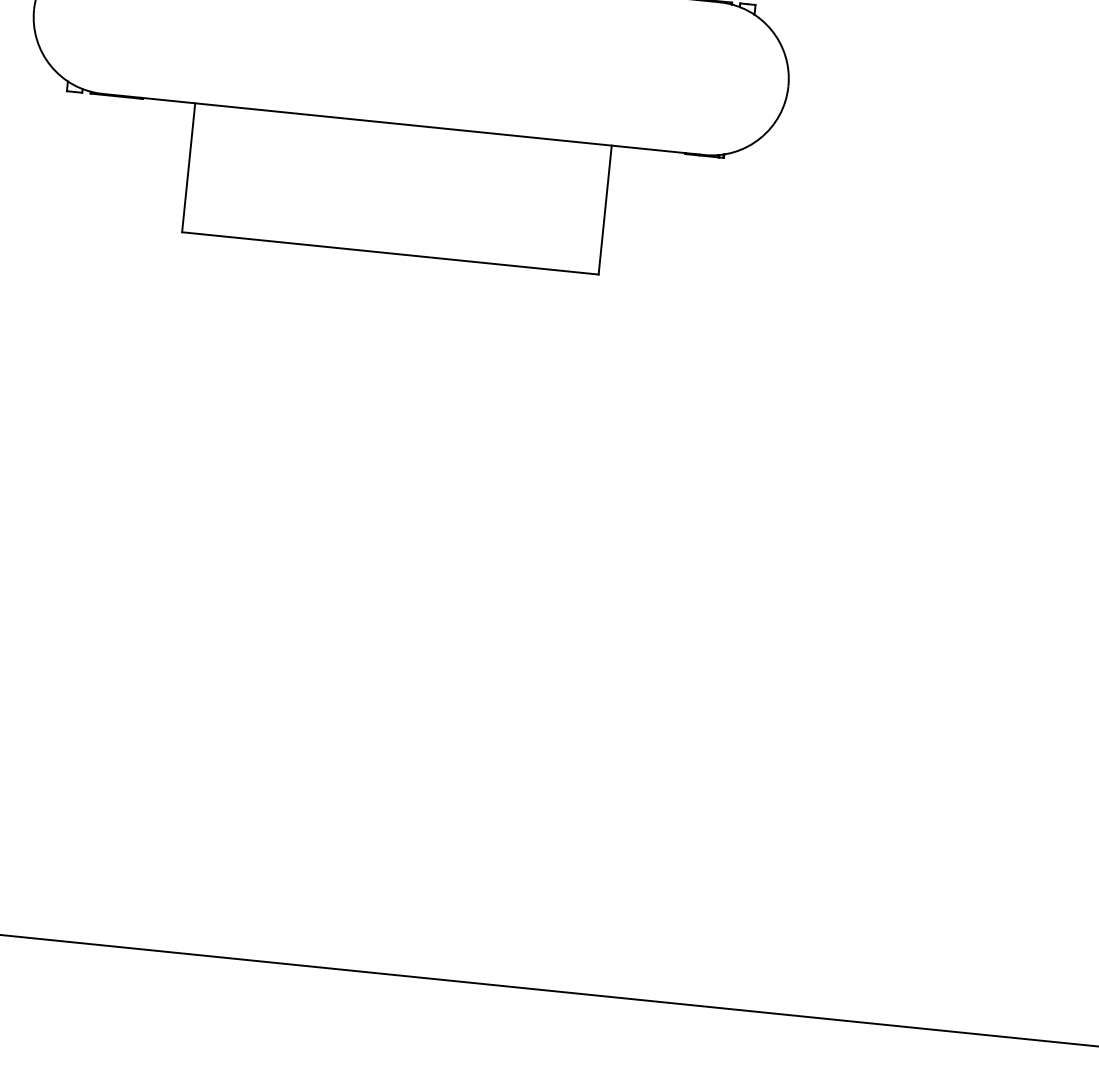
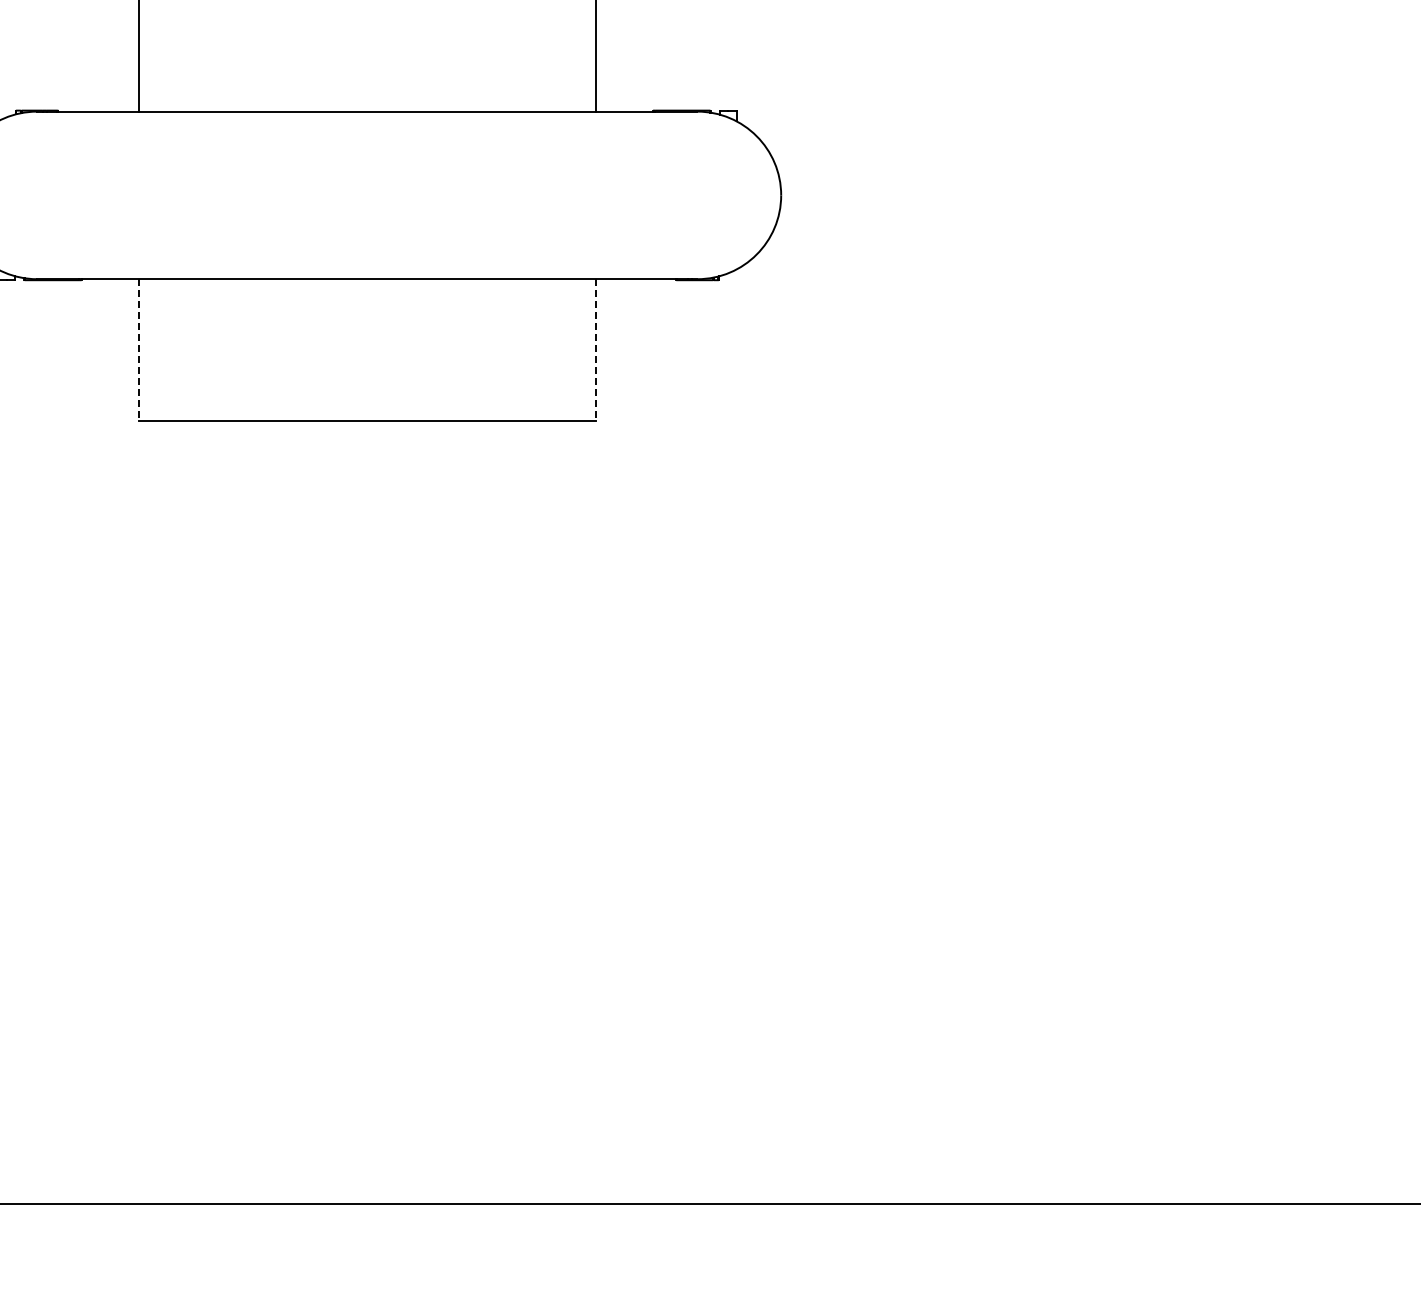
line: (188, 167) -> (138, 349), solid -> dashed
line: (604, 209) -> (595, 349), solid -> dashed

